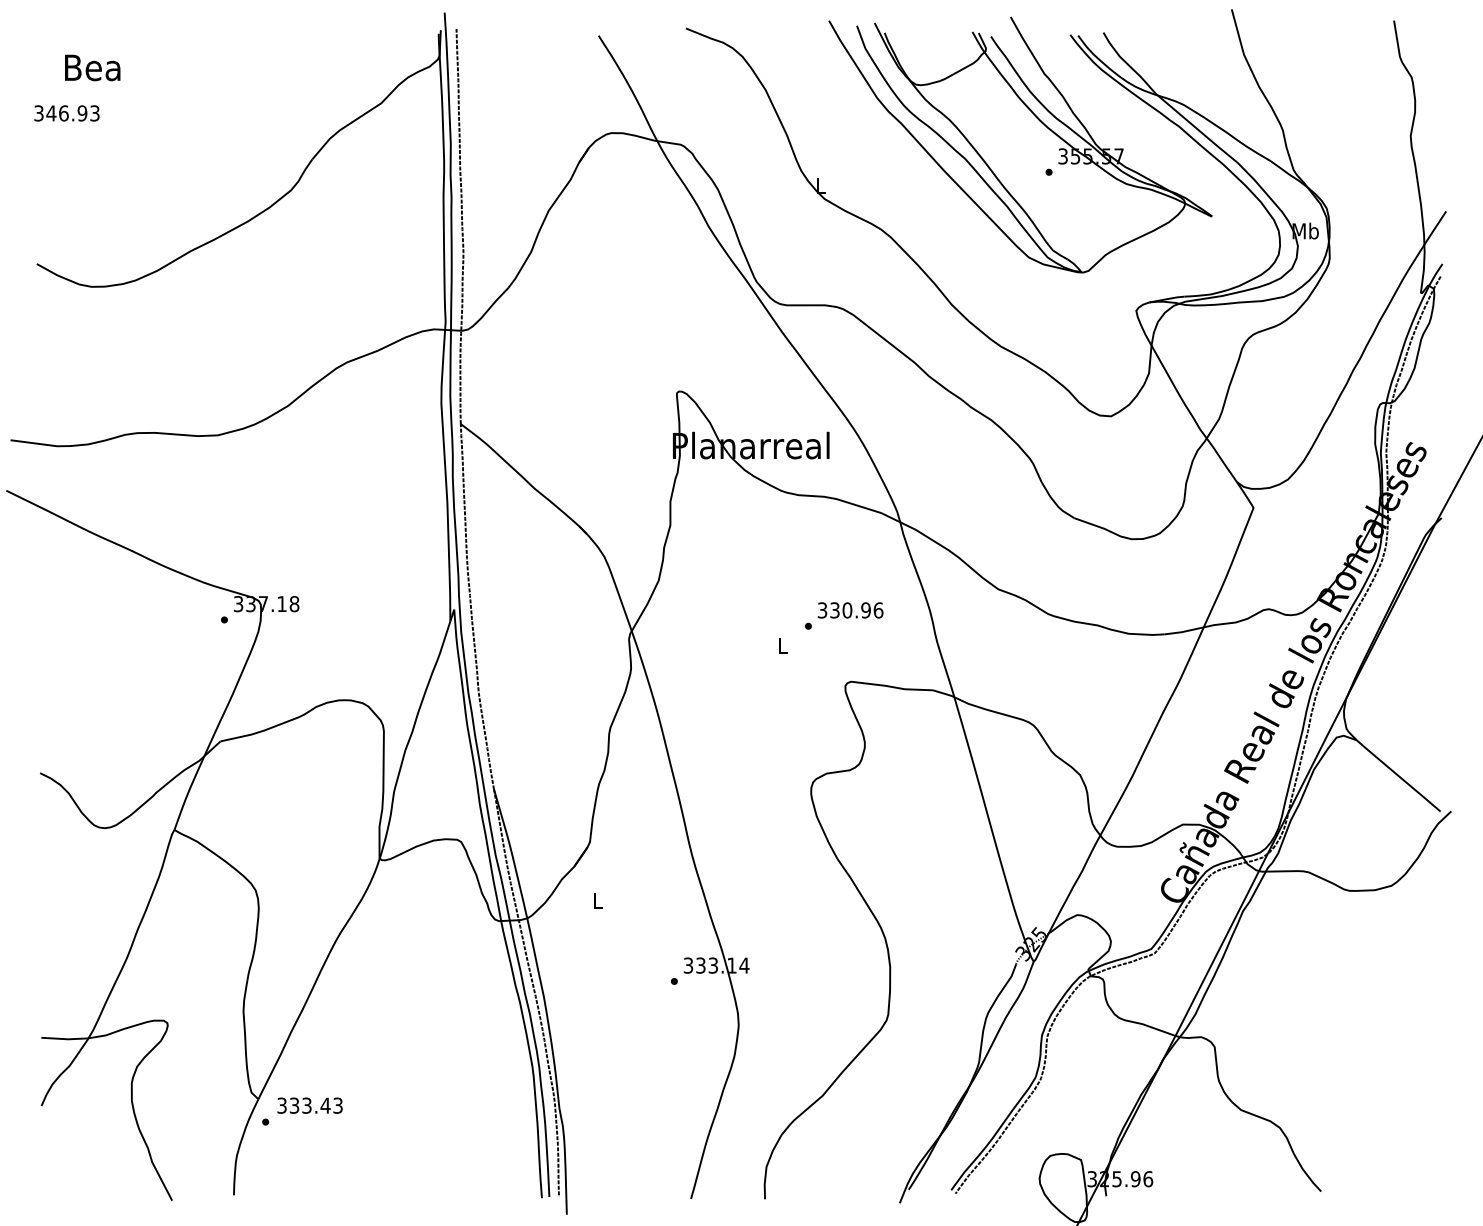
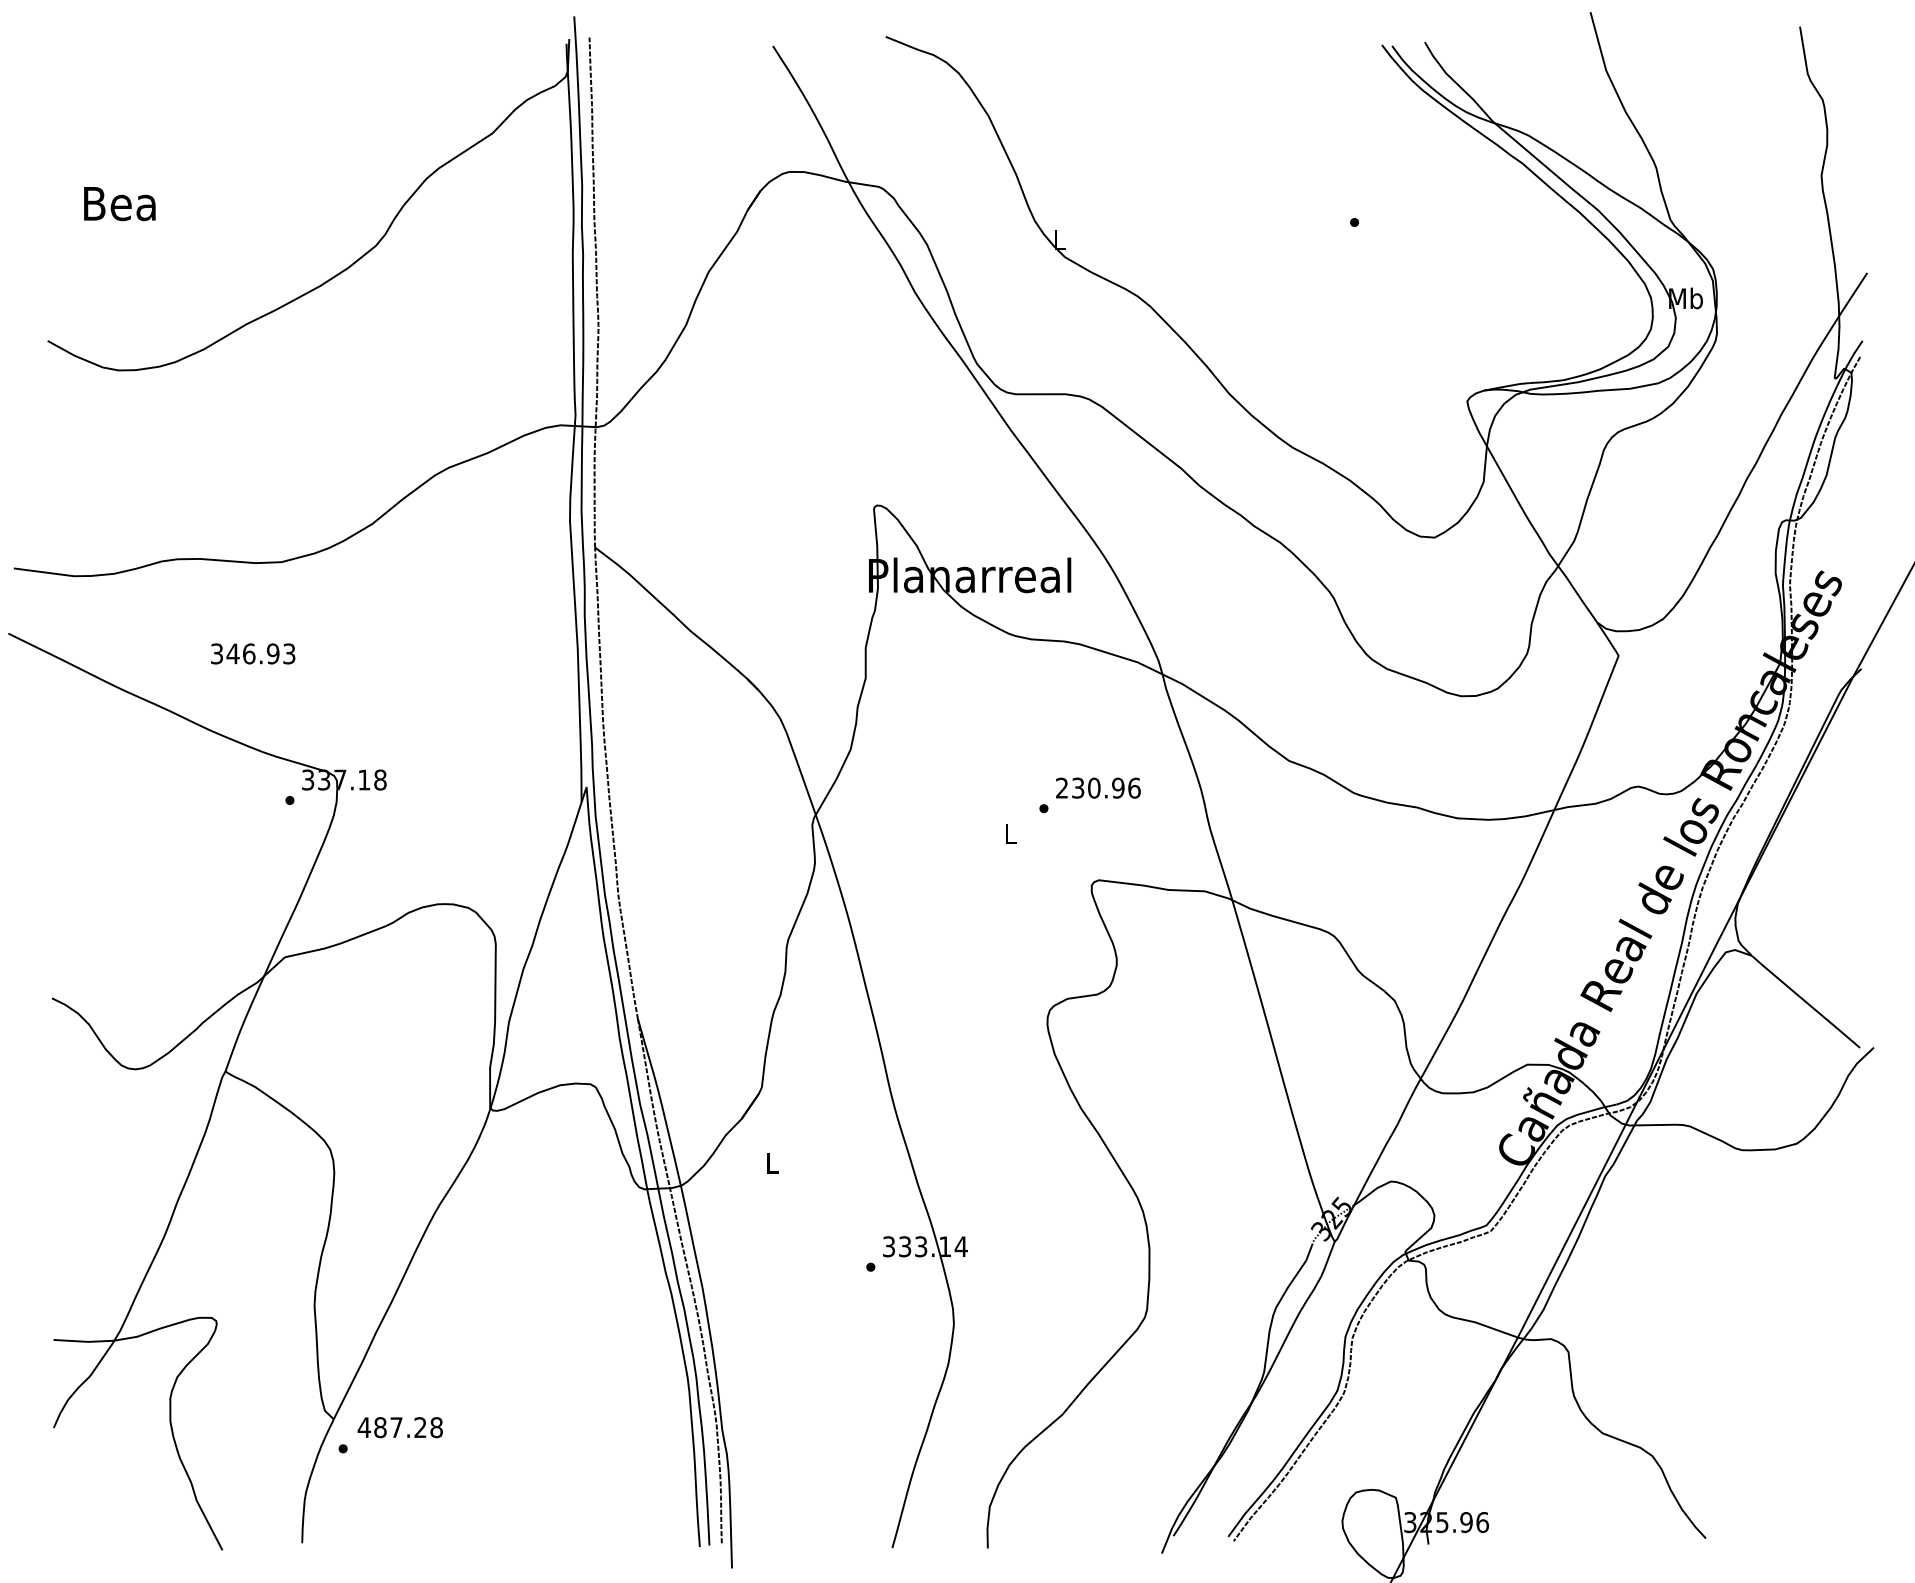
text: (92, 67) -> (119, 203), moved
text: (66, 113) -> (252, 653), moved
part: (1020, 144) -> (1317, 186), removed
text: (822, 610) -> (1062, 788), 330.96 -> 230.96
text: (309, 1105) -> (399, 1427), 333.43 -> 487.28

